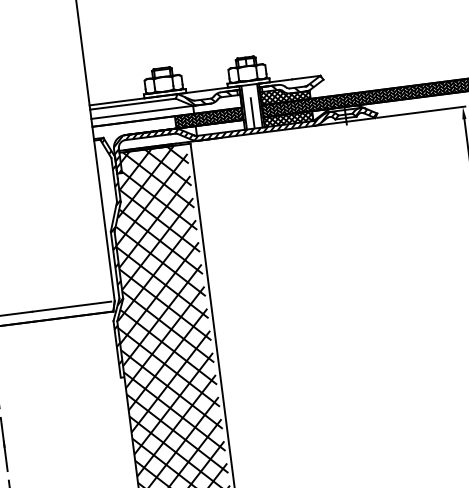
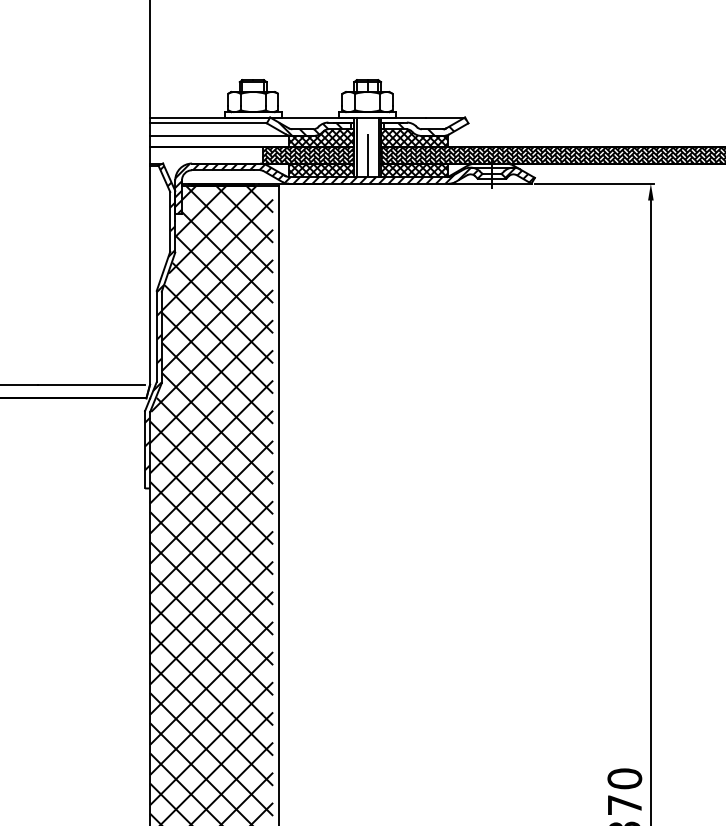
hatch: (217, 103) -> (321, 137), added
hatch: (220, 128) -> (321, 170), added

